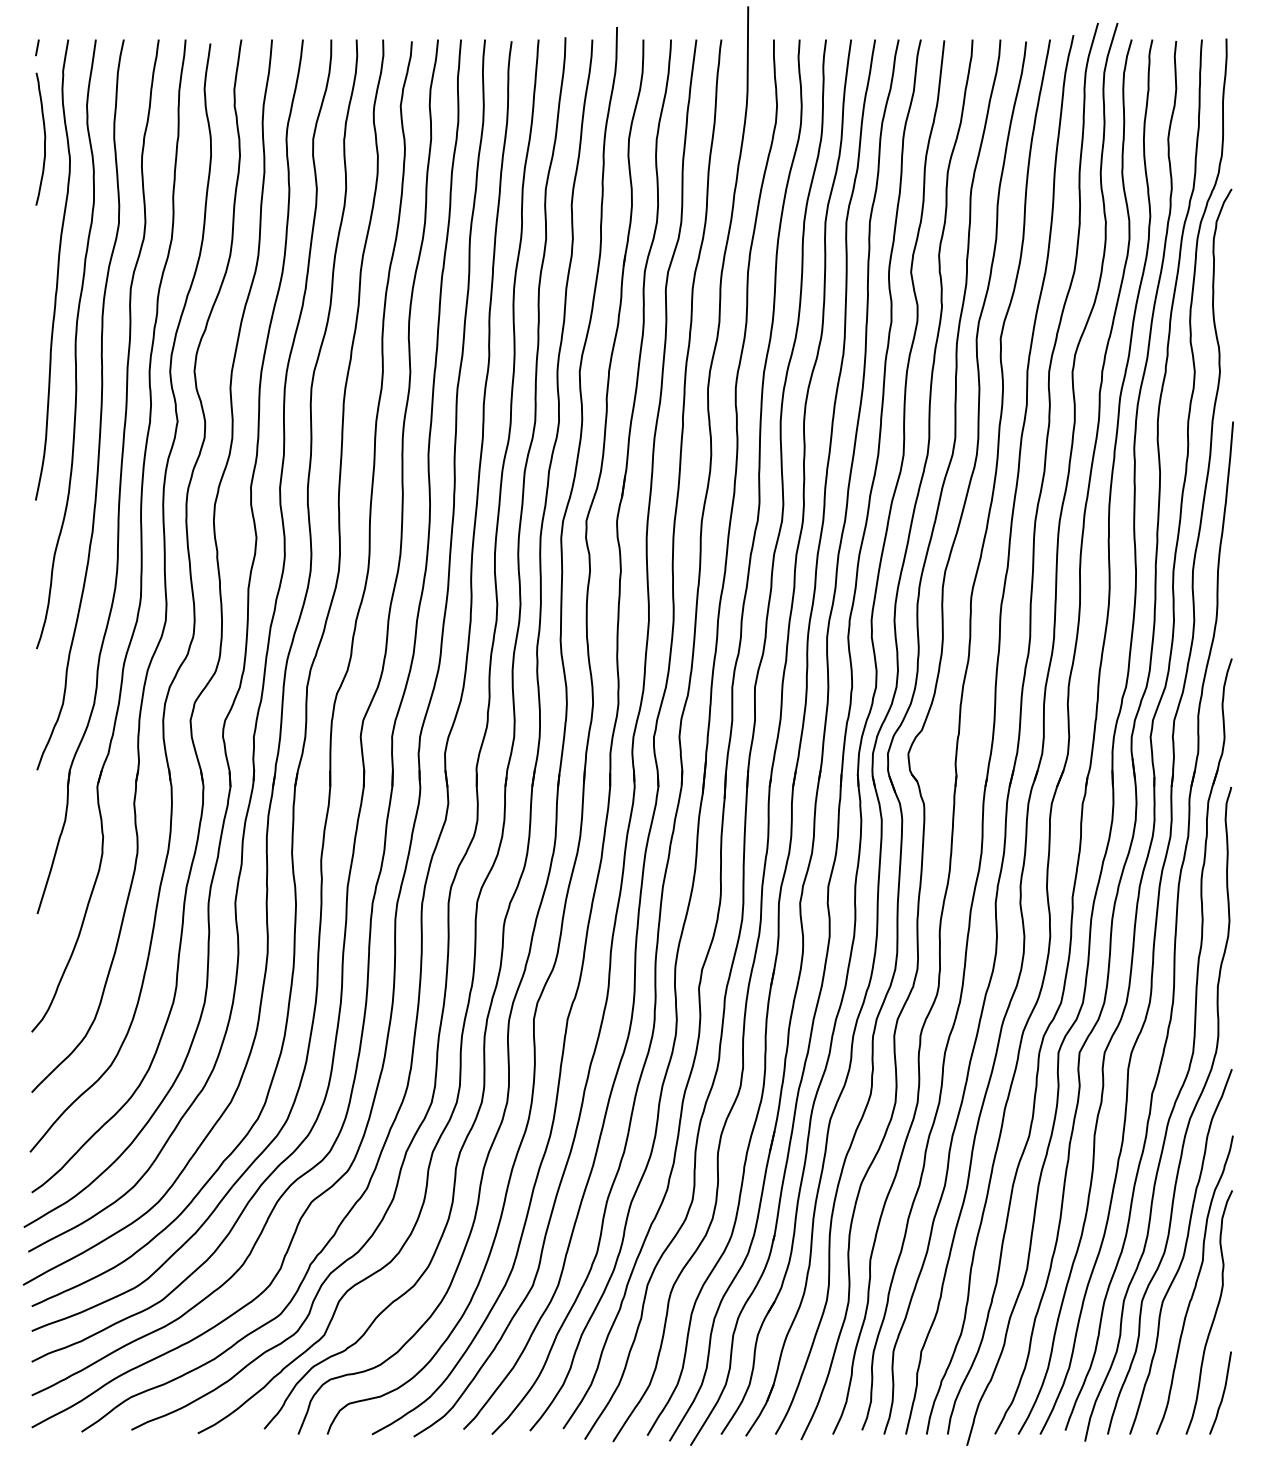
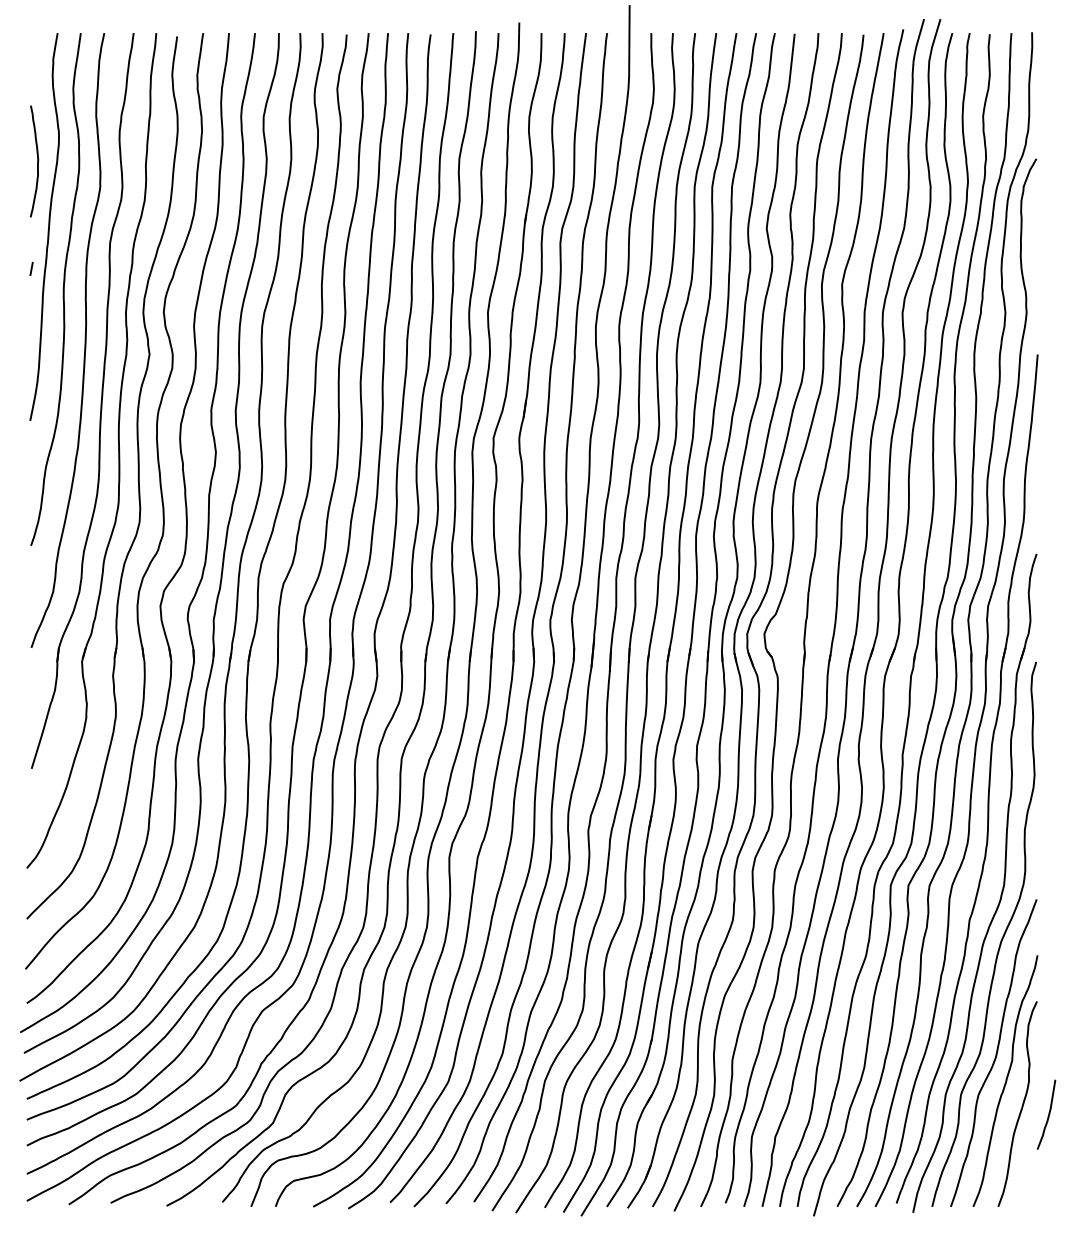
line: (37, 47) -> (31, 268), moved
curve: (44, 138) -> (37, 160), moved
curve: (1222, 1393) -> (1048, 1115), moved

